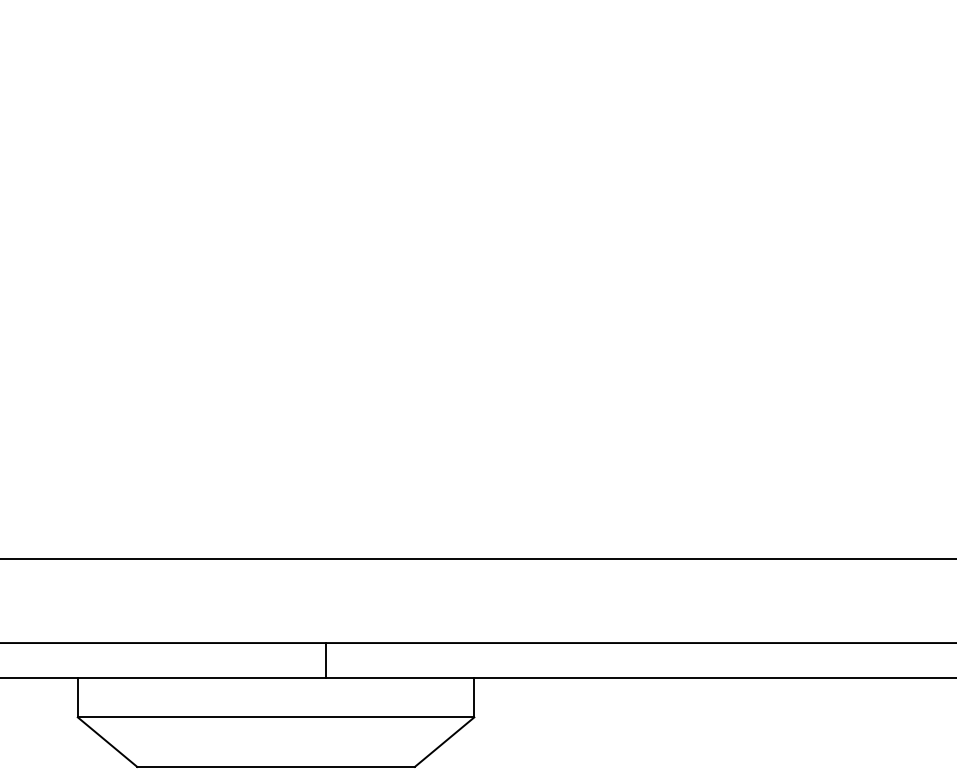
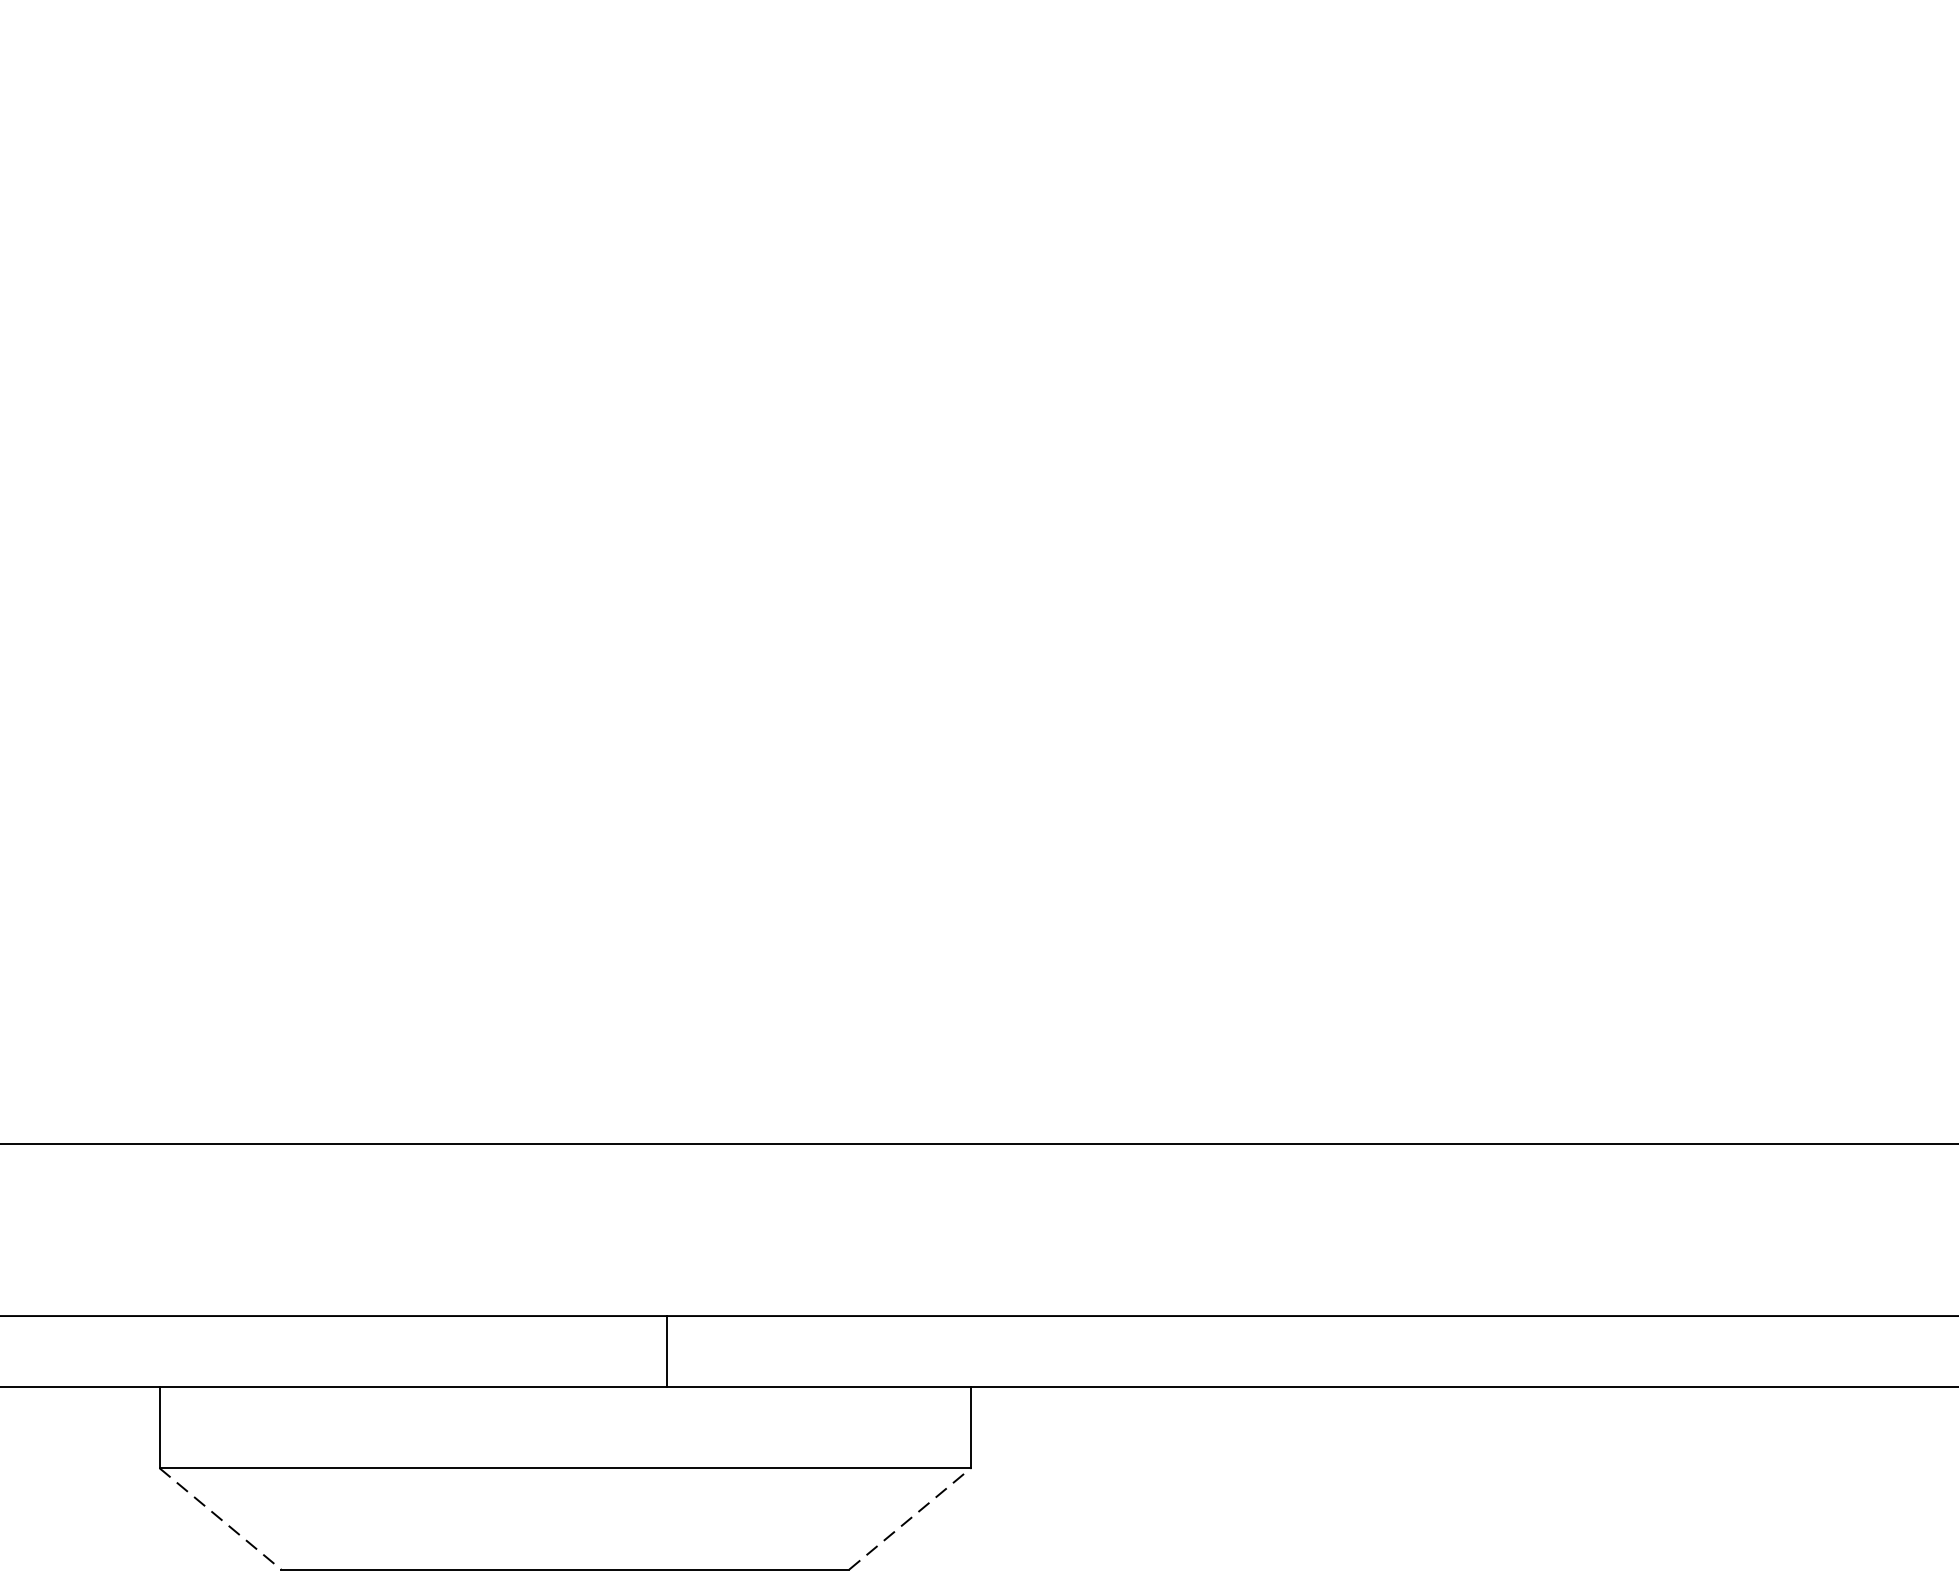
line: (107, 742) -> (220, 1519), solid -> dashed
line: (444, 742) -> (909, 1519), solid -> dashed

